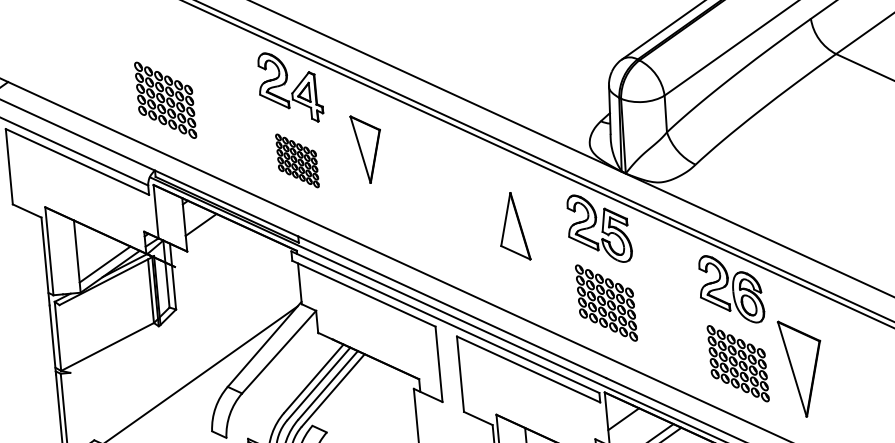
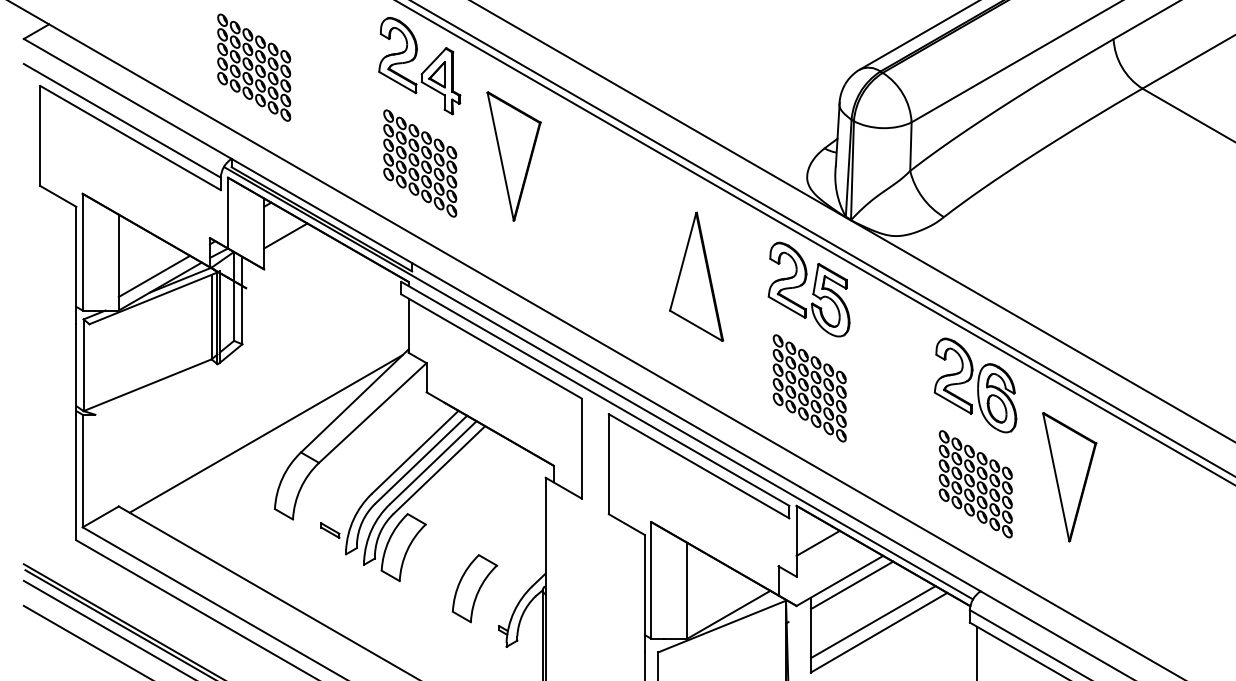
part: (367, 149) -> (513, 156), size x1.43
part: (297, 160) -> (420, 163), size x1.43
part: (513, 226) -> (696, 276), size x1.43
part: (802, 368) -> (1069, 477), moved

